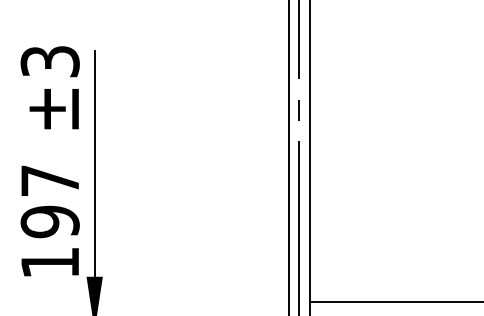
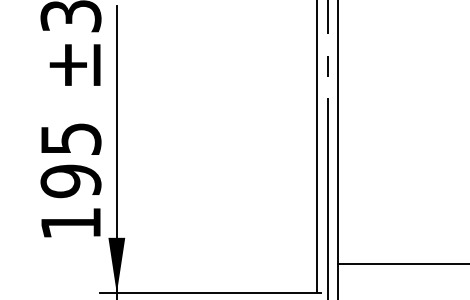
text: (50, 180) -> (71, 138), 197 -> 195

